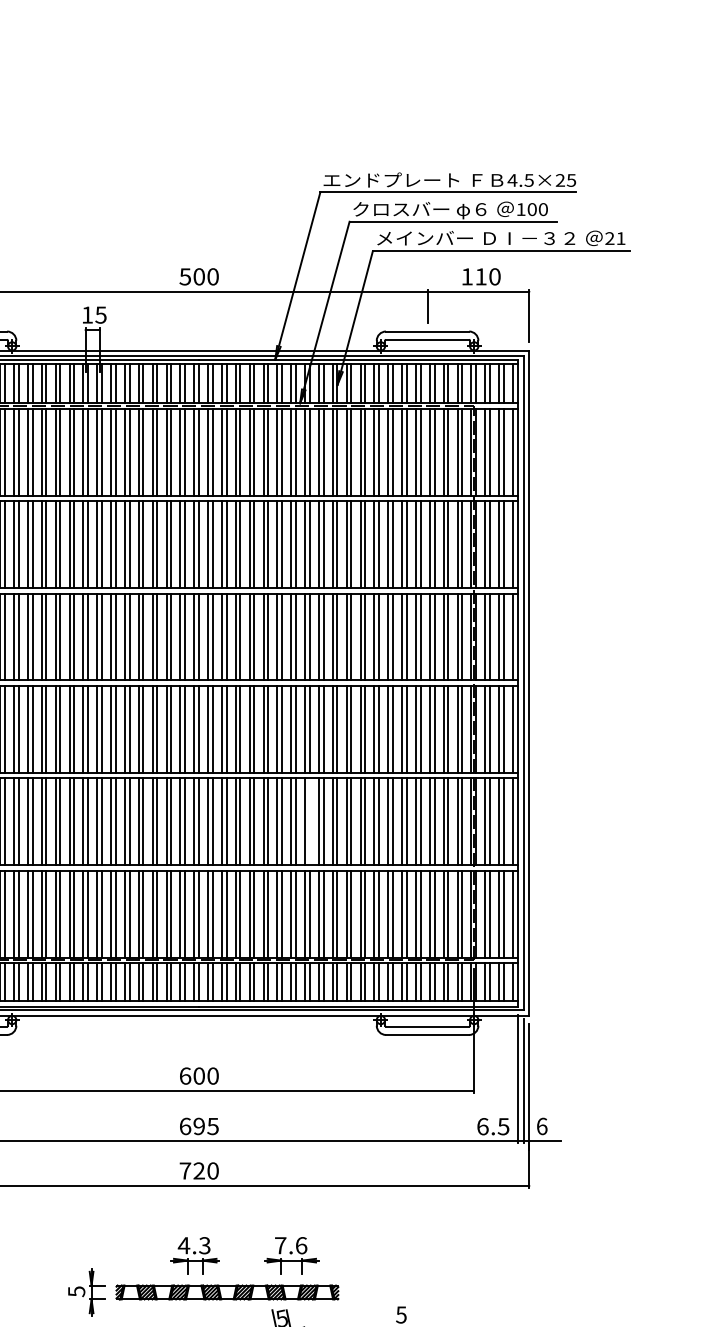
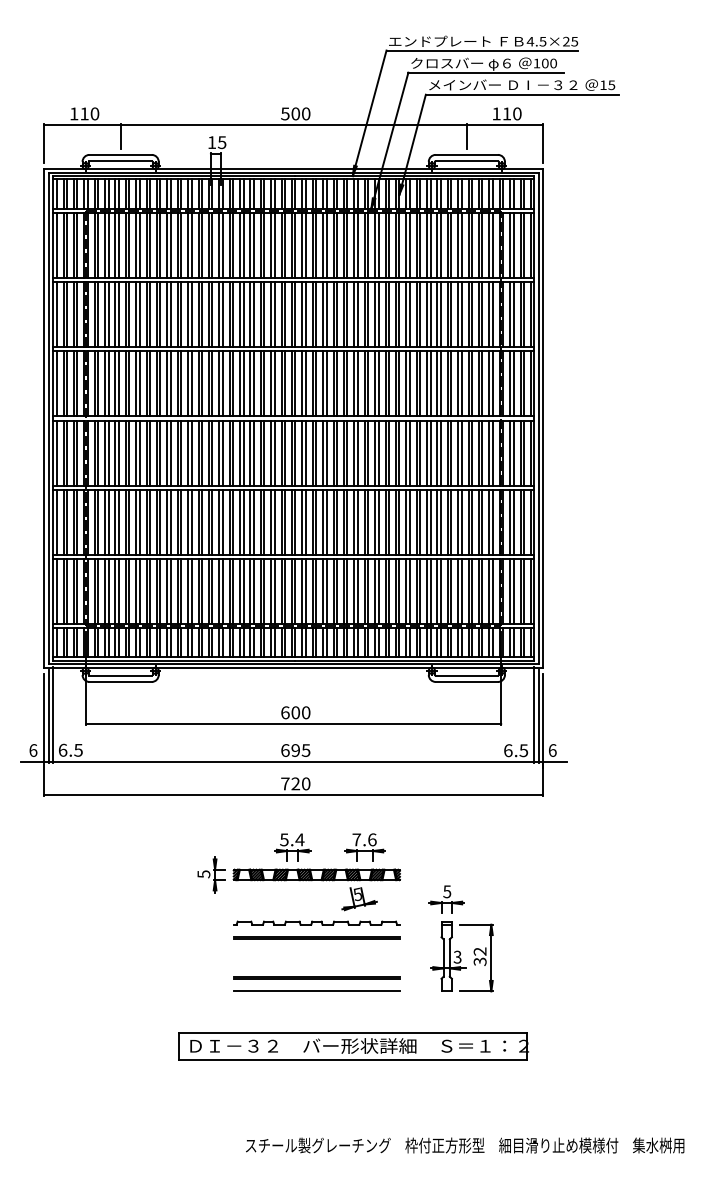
text: (615, 238) -> (607, 85), 21 -> 15
line: (309, 820) -> (378, 521), added
text: (193, 1245) -> (291, 839), 4.3 -> 5.4

